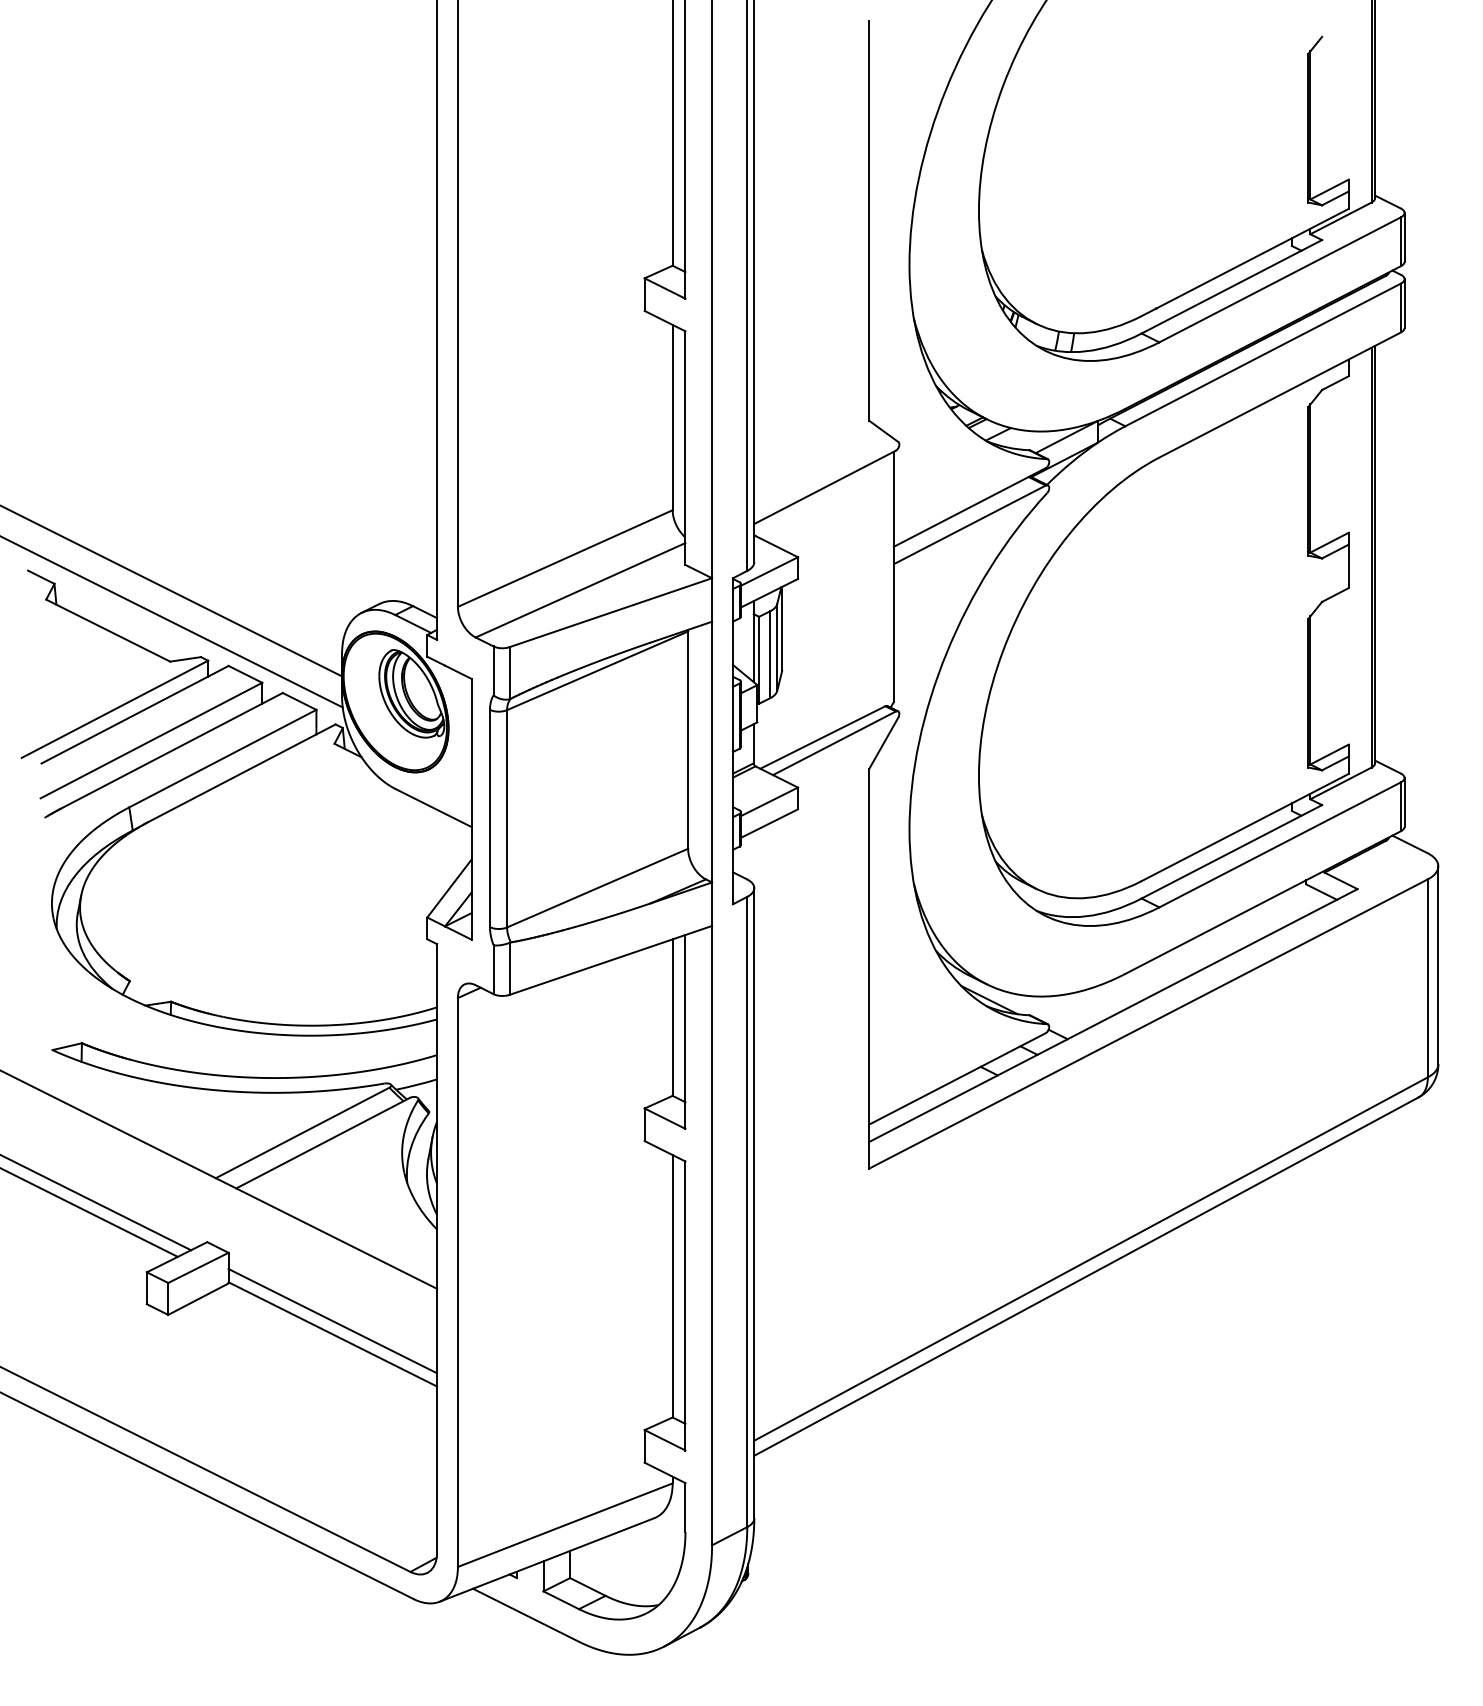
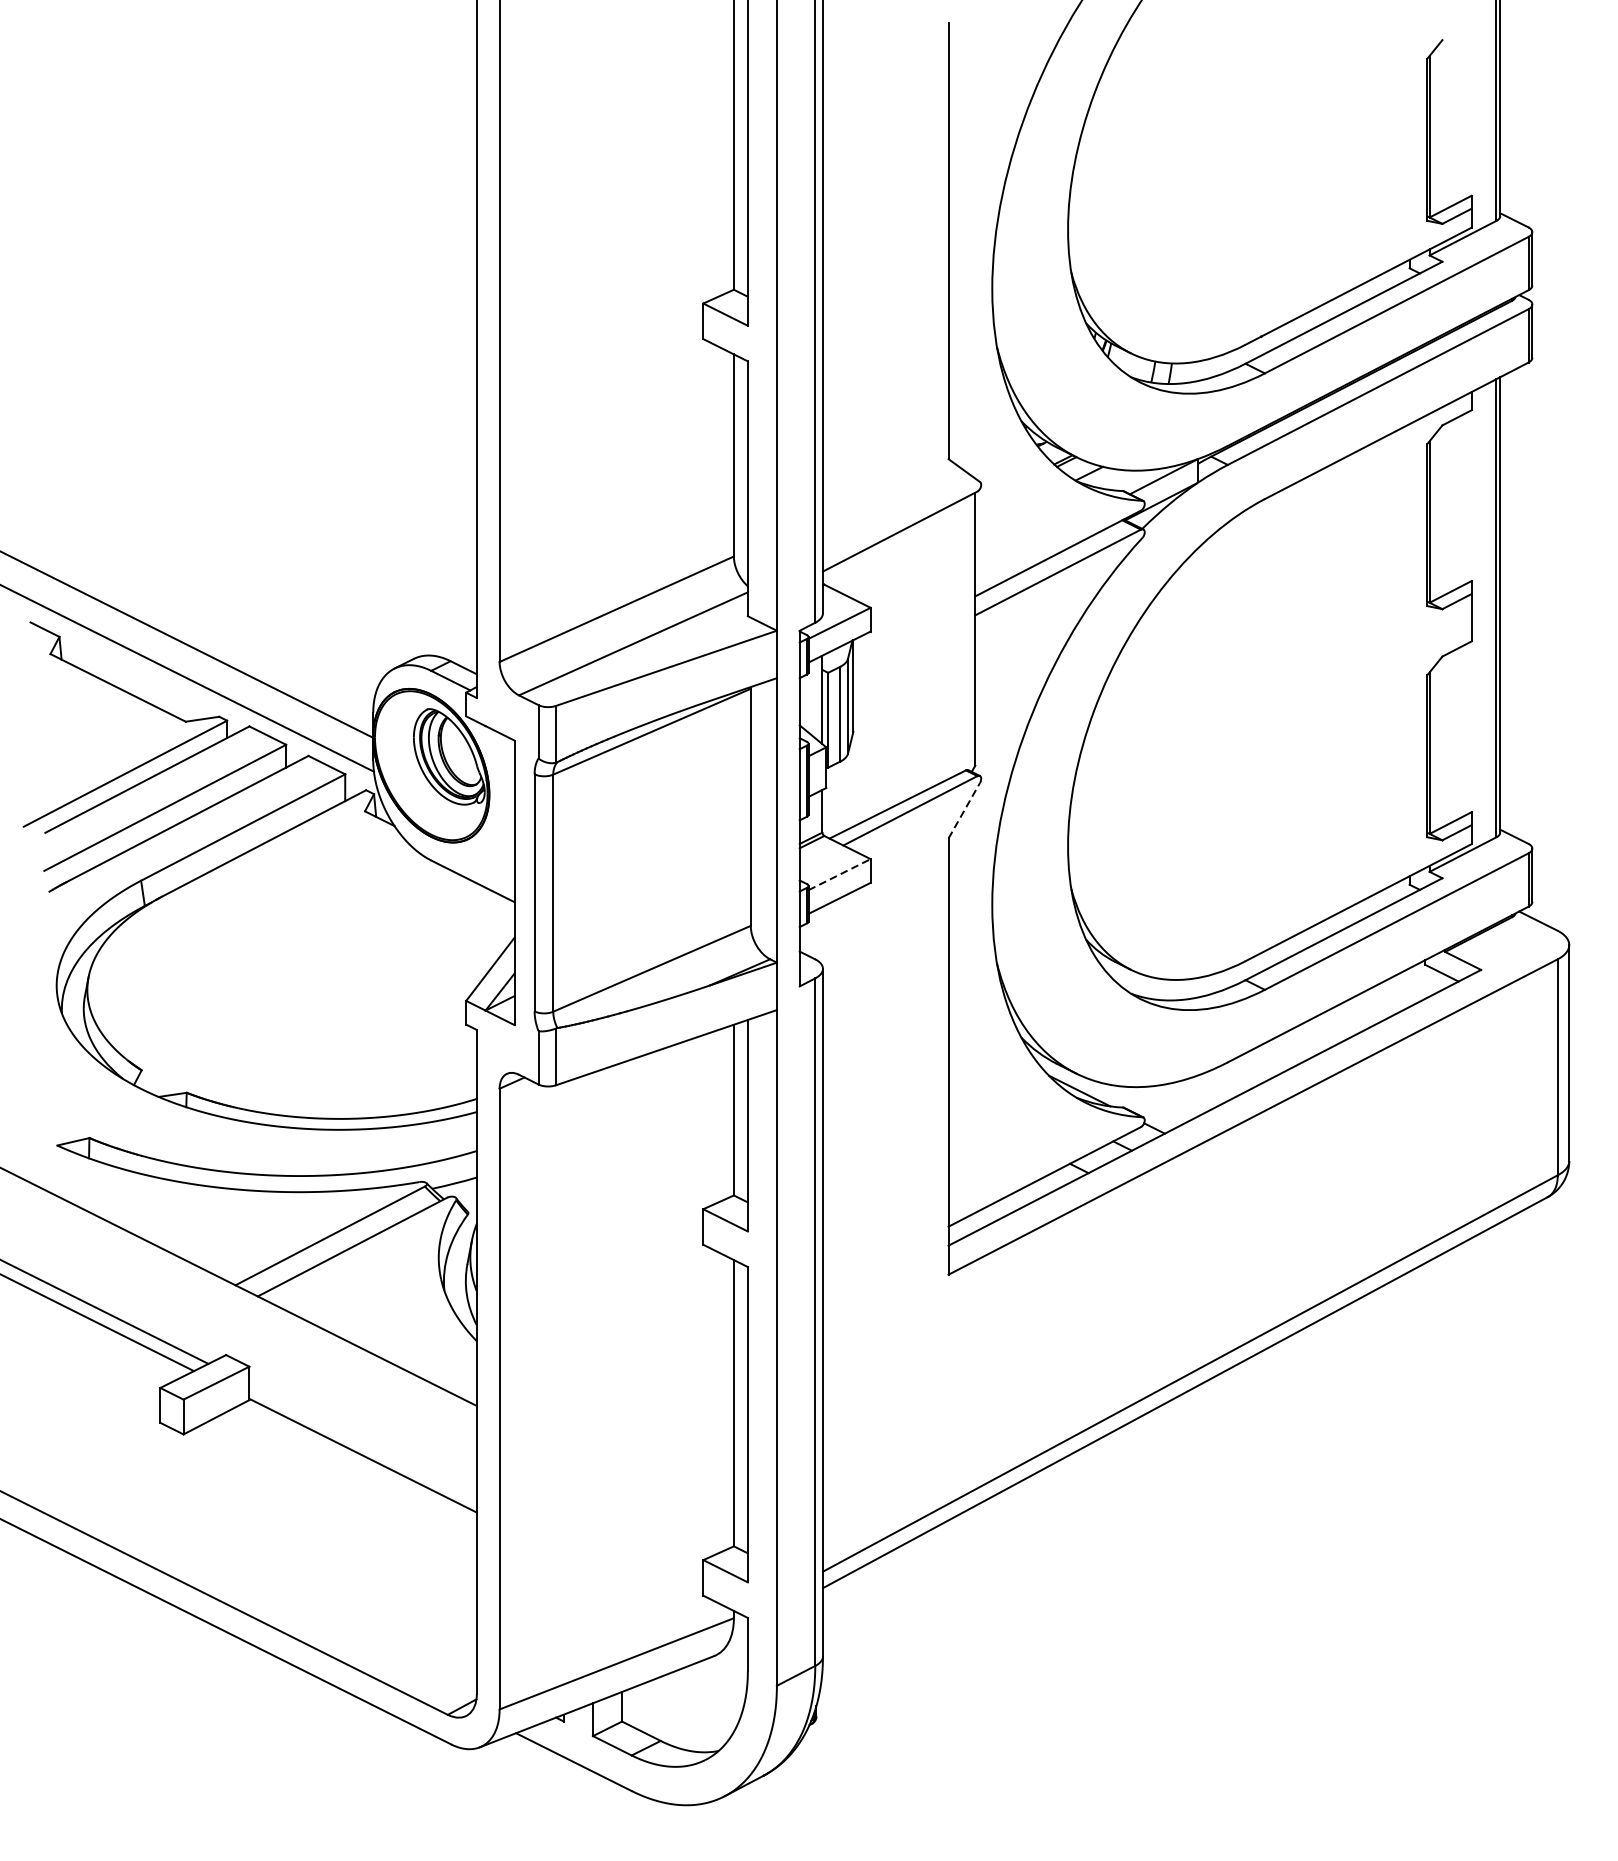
line: (884, 742) -> (965, 809), solid -> dashed
line: (769, 801) -> (839, 874), solid -> dashed
line: (332, 1321) -> (362, 1441), removed

